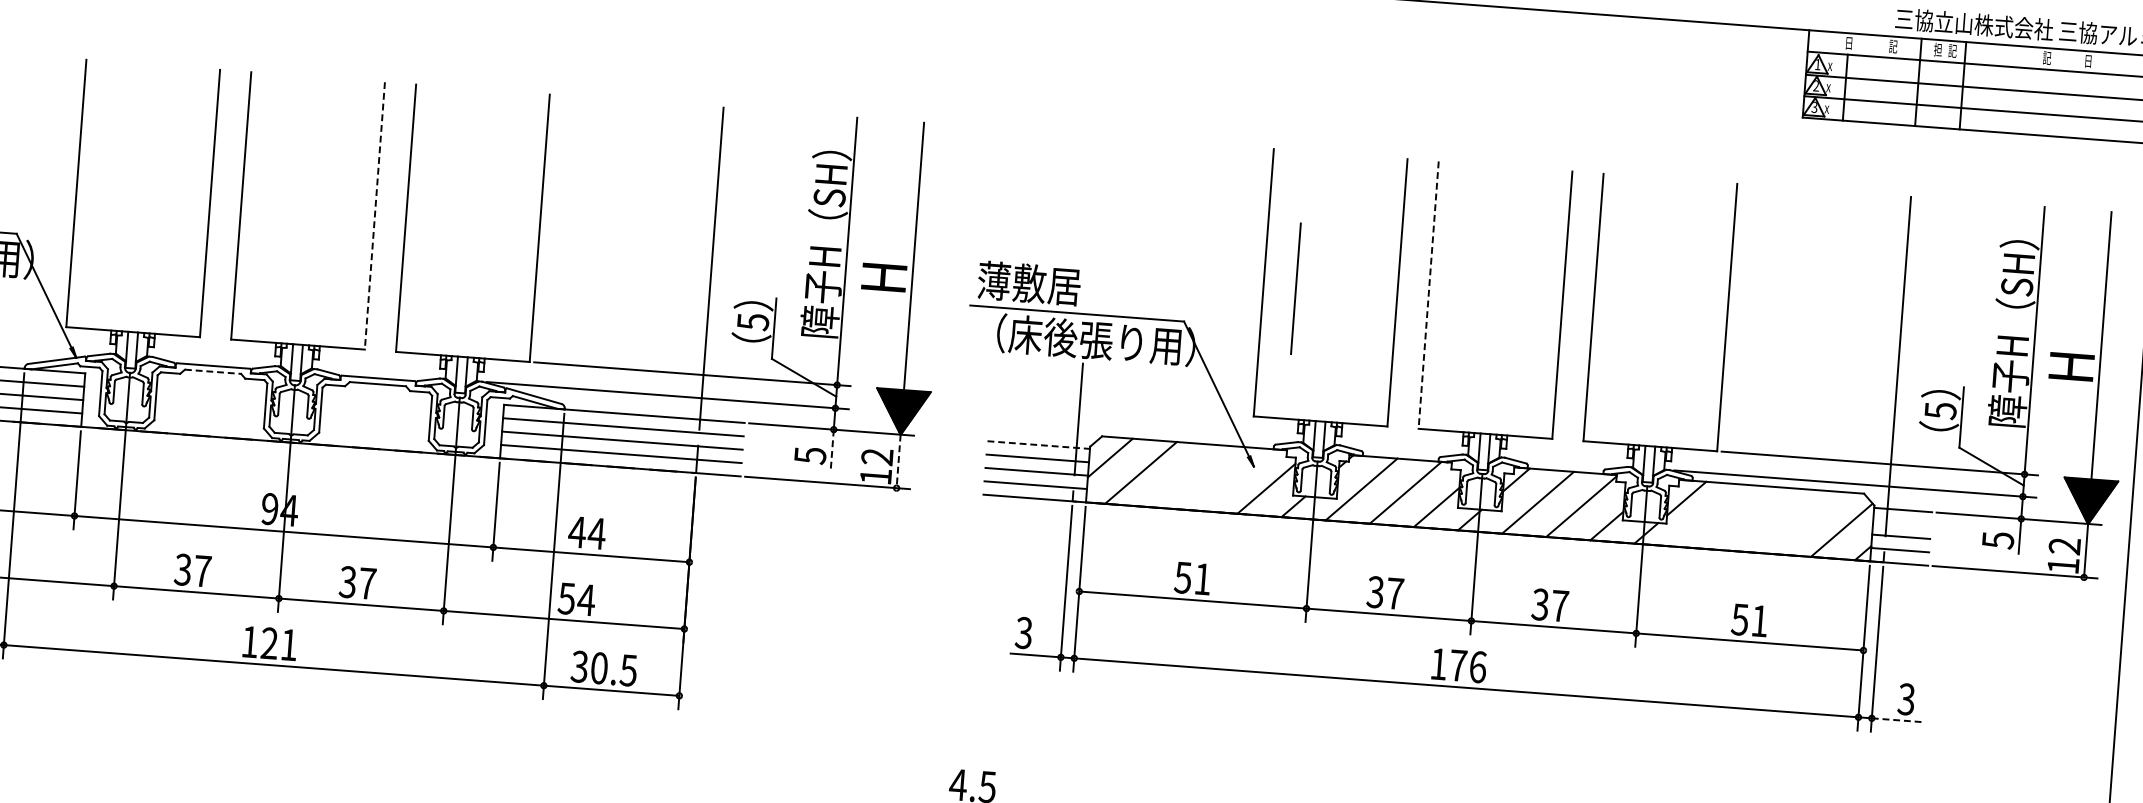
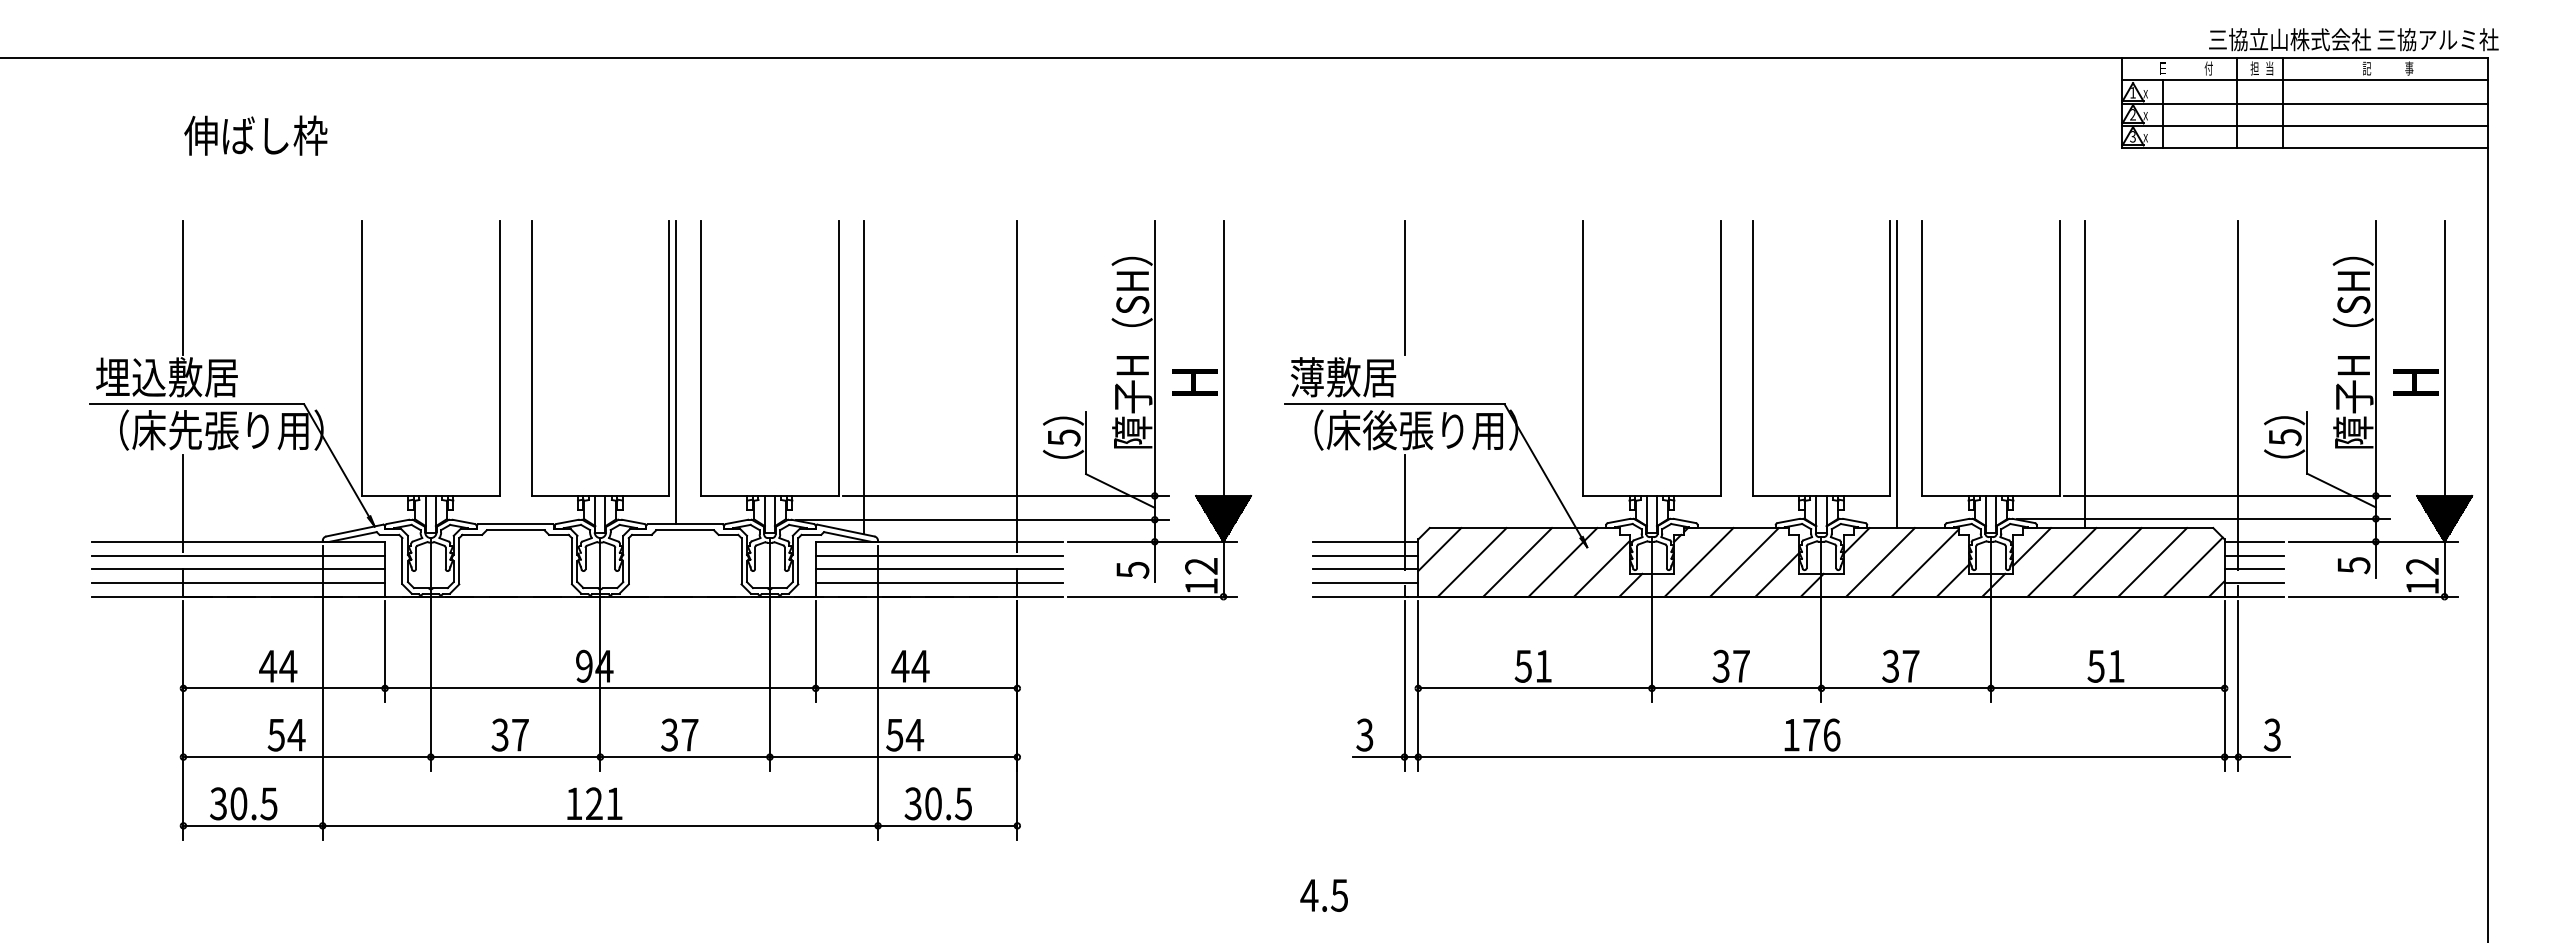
text: (1893, 46) -> (2208, 68), 記 -> 付
text: (1952, 50) -> (2269, 68), 記 -> 当
text: (2088, 61) -> (2409, 68), 日 -> 事
line: (375, 216) -> (669, 359), dashed -> solid
line: (381, 230) -> (676, 372), added
line: (562, 248) -> (863, 377), added
line: (1295, 288) -> (1404, 287), moved
line: (1428, 296) -> (1752, 359), dashed -> solid
line: (1568, 321) -> (1897, 374), added
line: (1750, 334) -> (2084, 374), added
line: (212, 371) -> (515, 530), dashed -> solid
line: (1038, 444) -> (1365, 541), dashed -> solid
line: (831, 449) -> (1154, 562), dashed -> solid
line: (898, 461) -> (1223, 569), dashed -> solid
line: (1184, 476) -> (1517, 562), added
line: (1228, 479) -> (1562, 562), added
line: (1714, 516) -> (2061, 562), added
line: (1757, 519) -> (2106, 562), added
line: (1802, 522) -> (2152, 562), added
line: (1902, 523) -> (2254, 555), added
line: (1897, 720) -> (2264, 757), dashed -> solid

